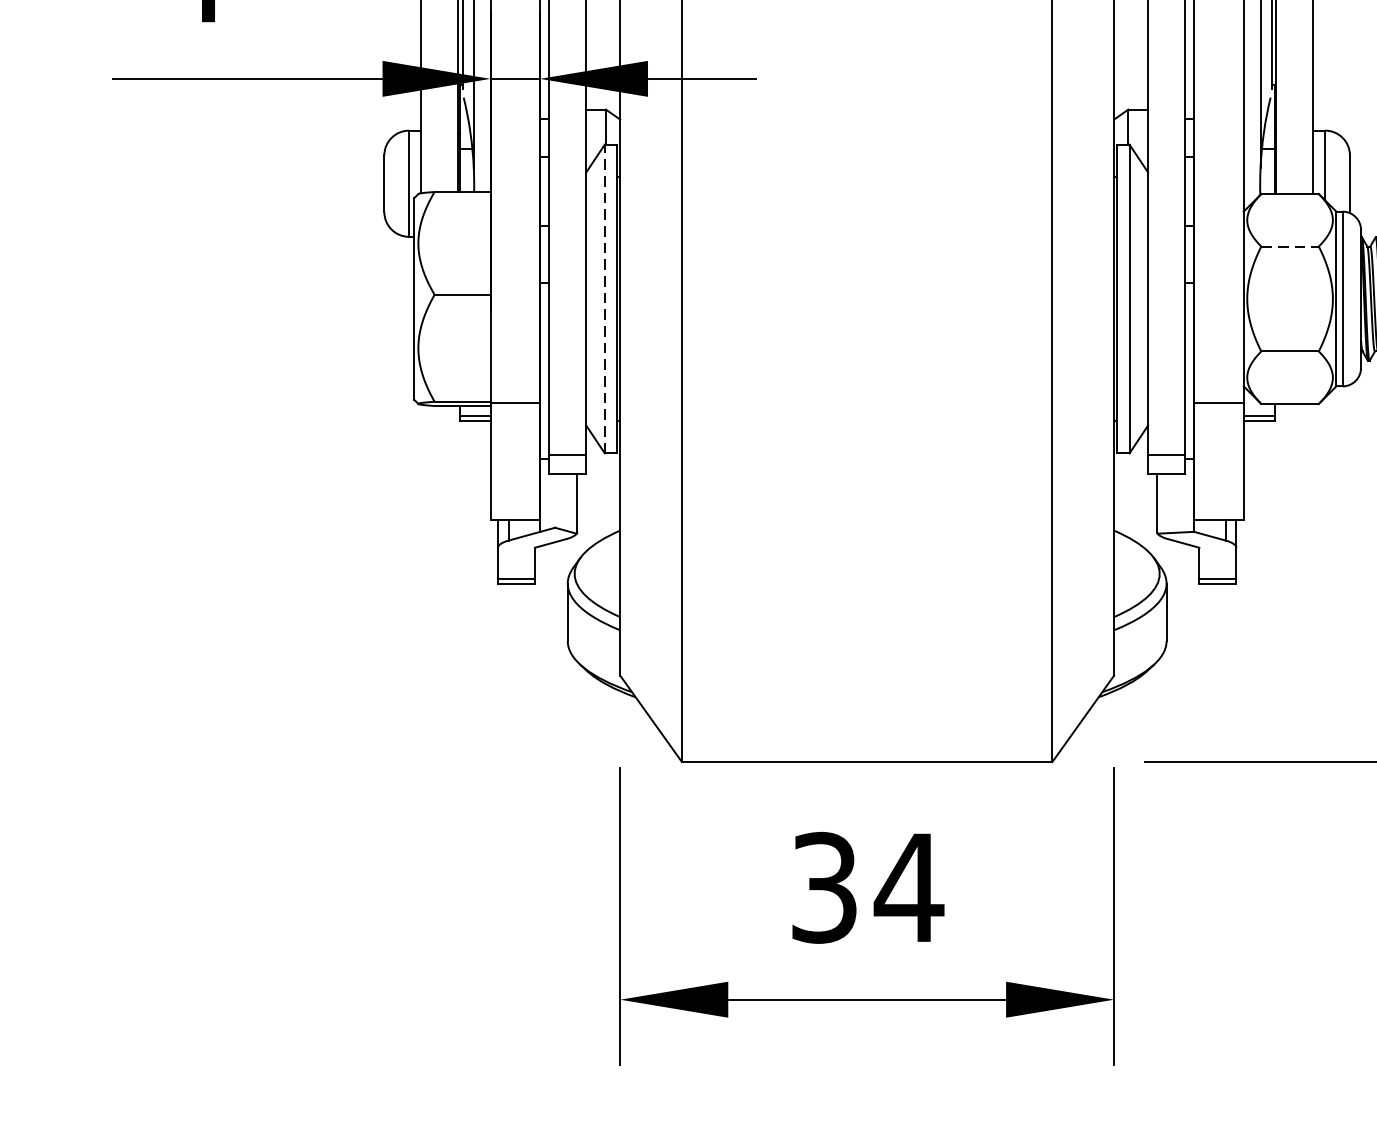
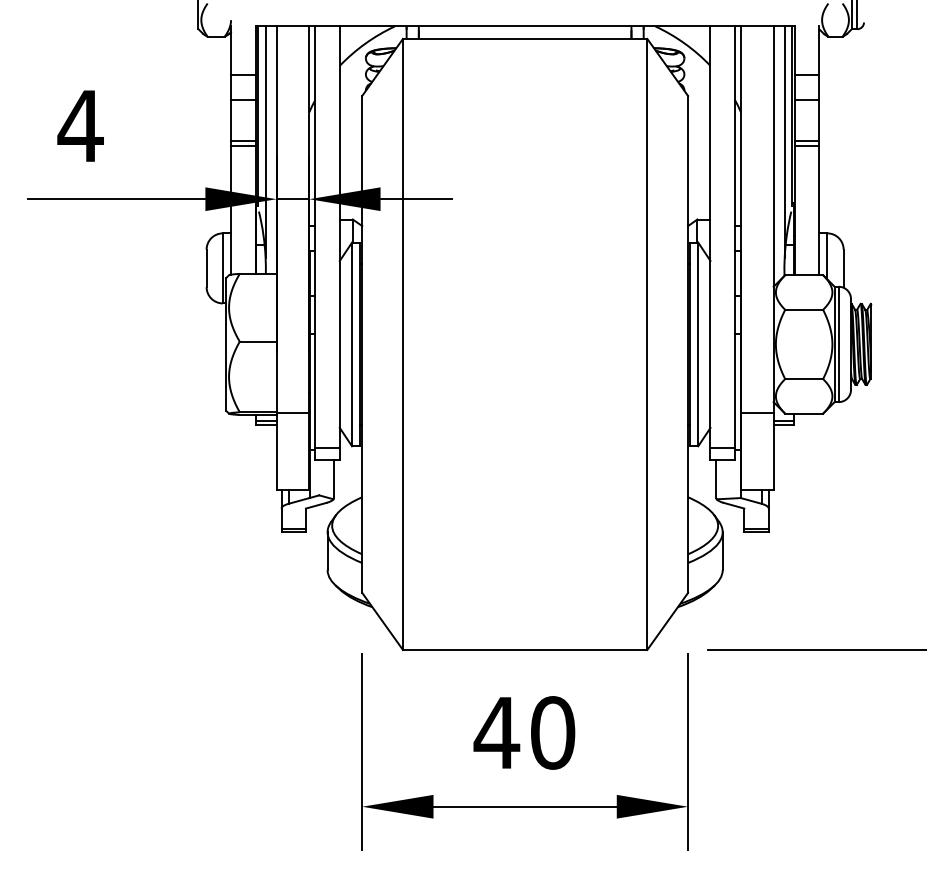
line: (1290, 246) -> (804, 309), dashed -> solid
line: (605, 299) -> (352, 344), dashed -> solid
text: (866, 887) -> (524, 732), 34 -> 40

